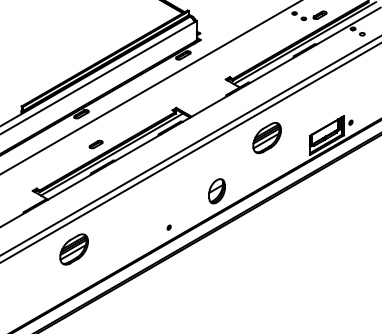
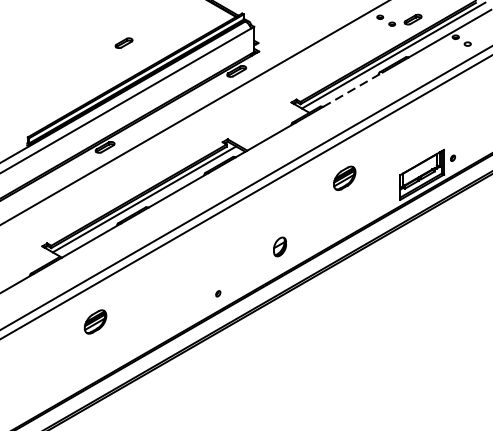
line: (273, 69) -> (353, 89), solid -> dashed
part: (266, 138) -> (343, 178), size x0.6
part: (95, 144) -> (123, 43), moved
part: (216, 191) -> (279, 247), size x0.6
part: (73, 249) -> (94, 322), size x0.6

